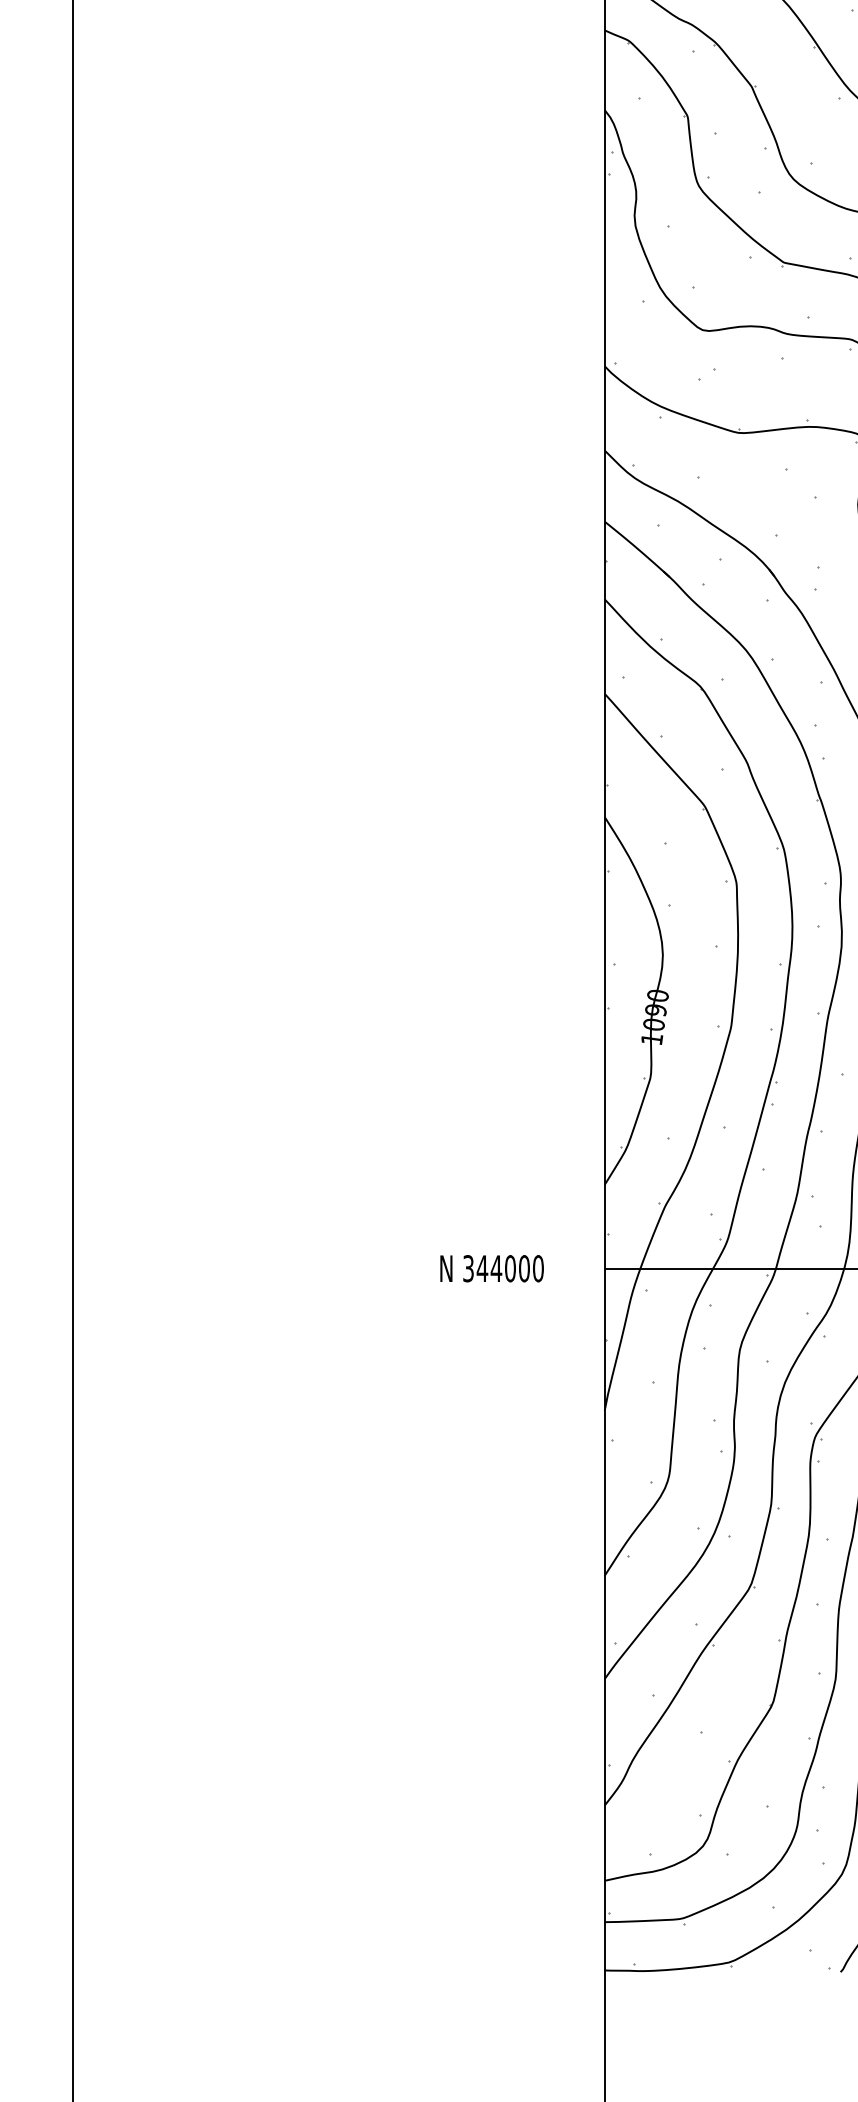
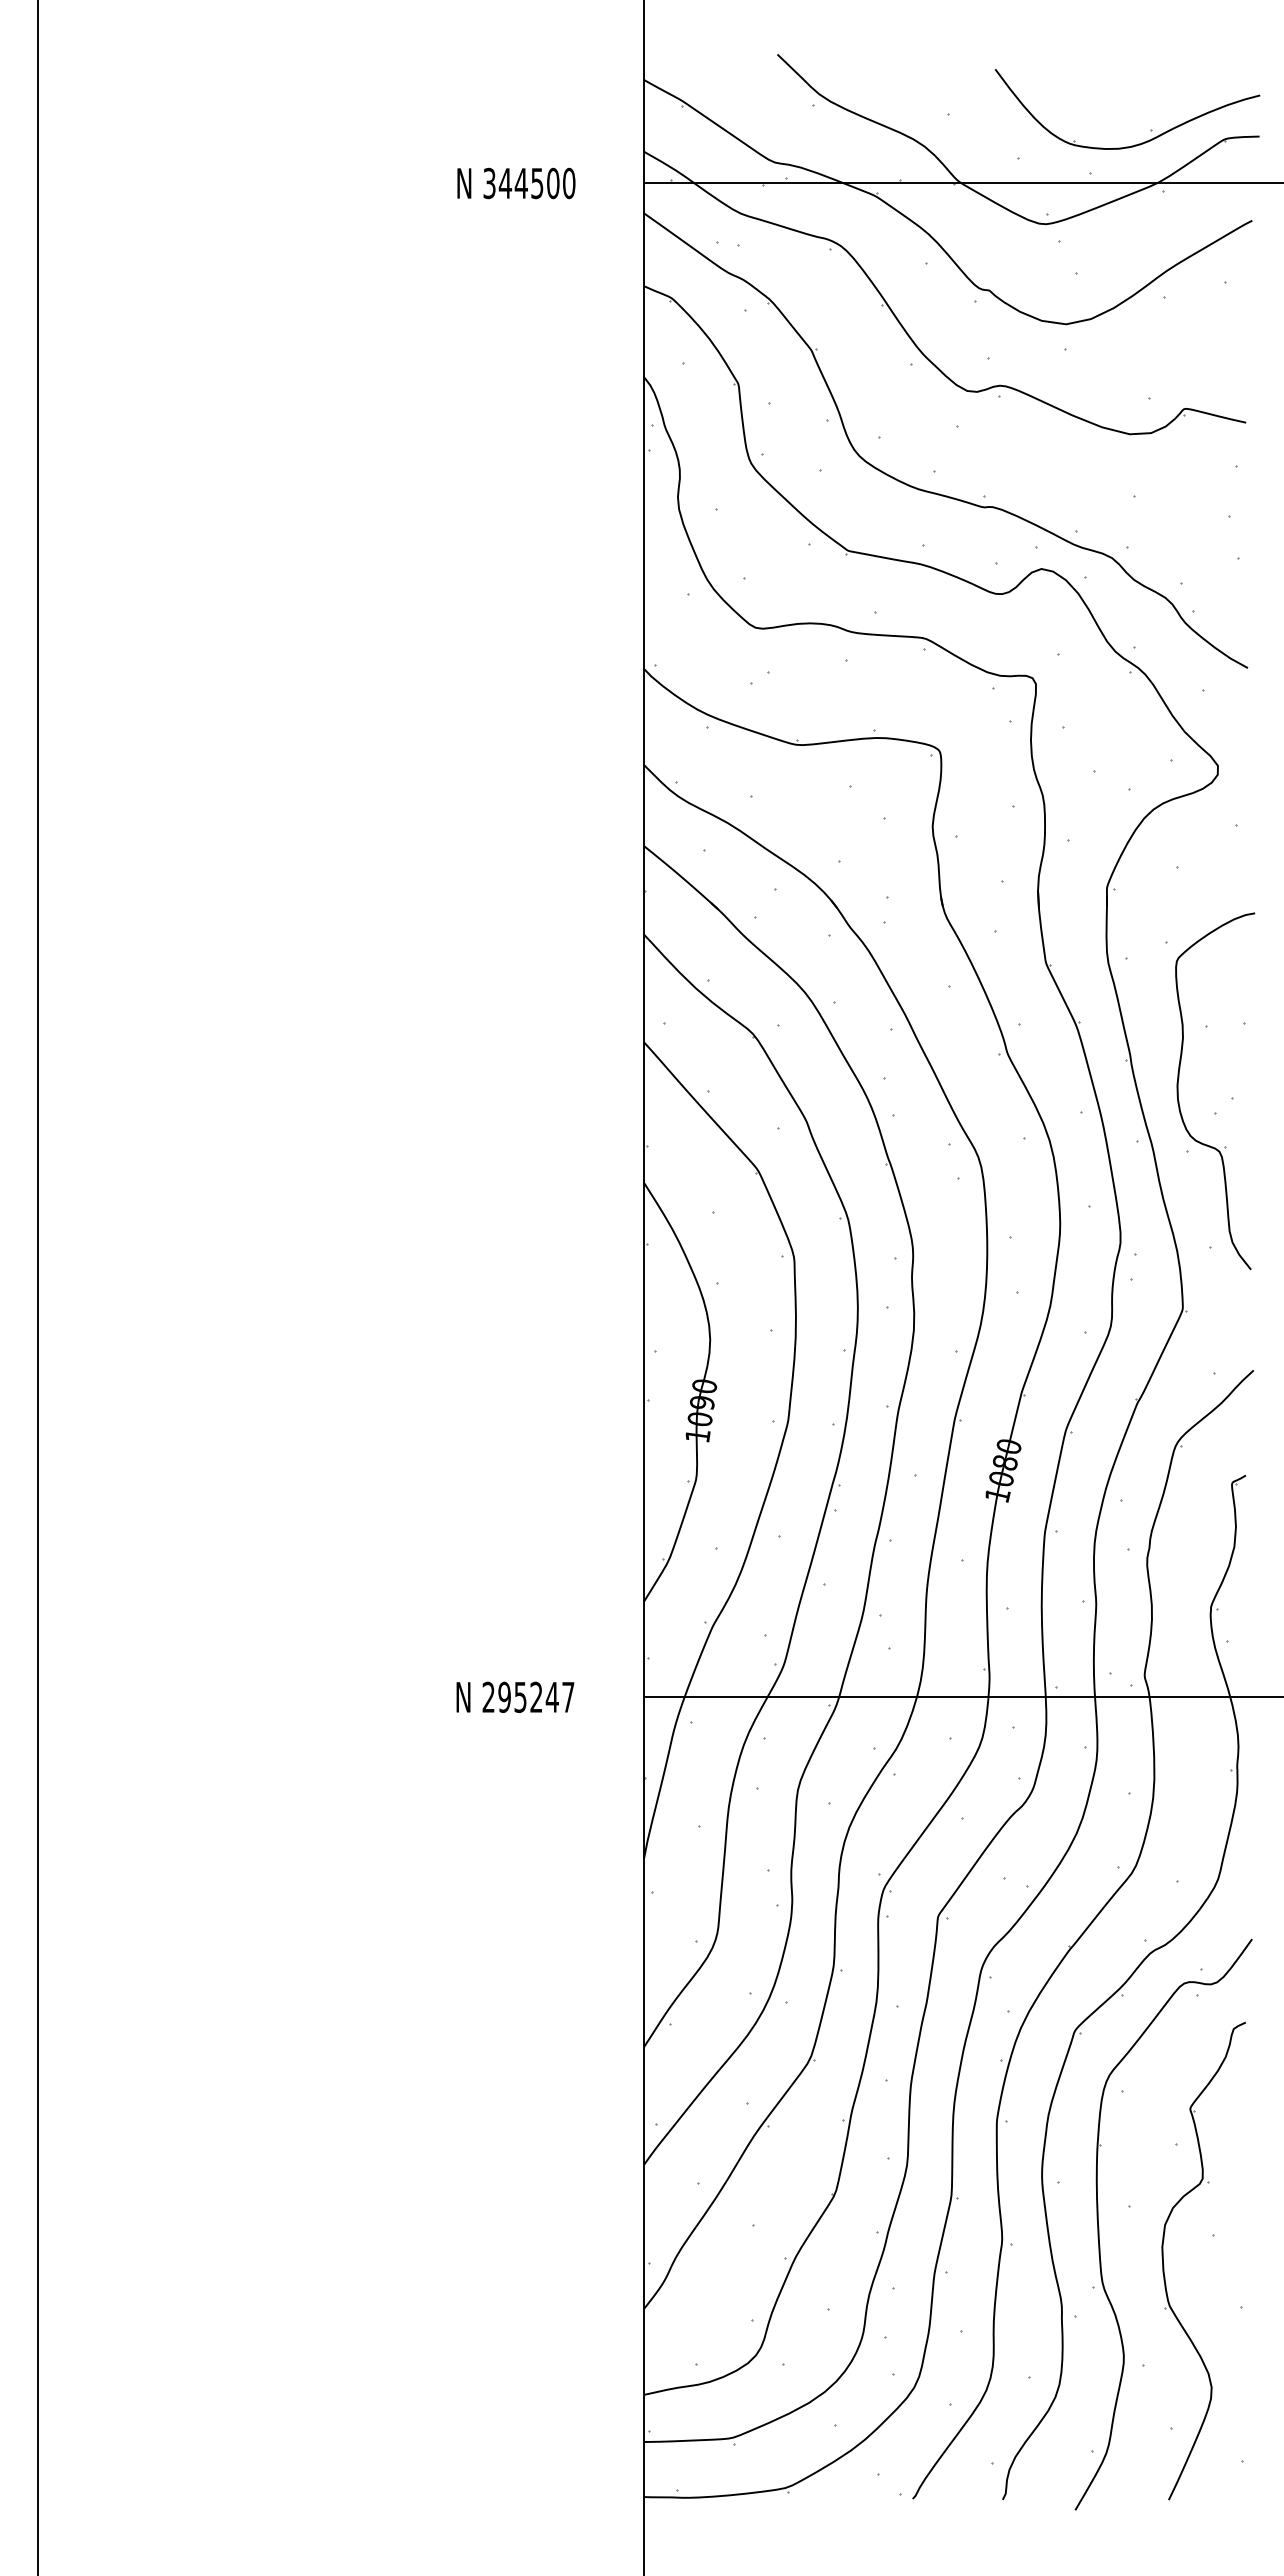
text: (503, 1267) -> (528, 1696), 344000 -> 295247

